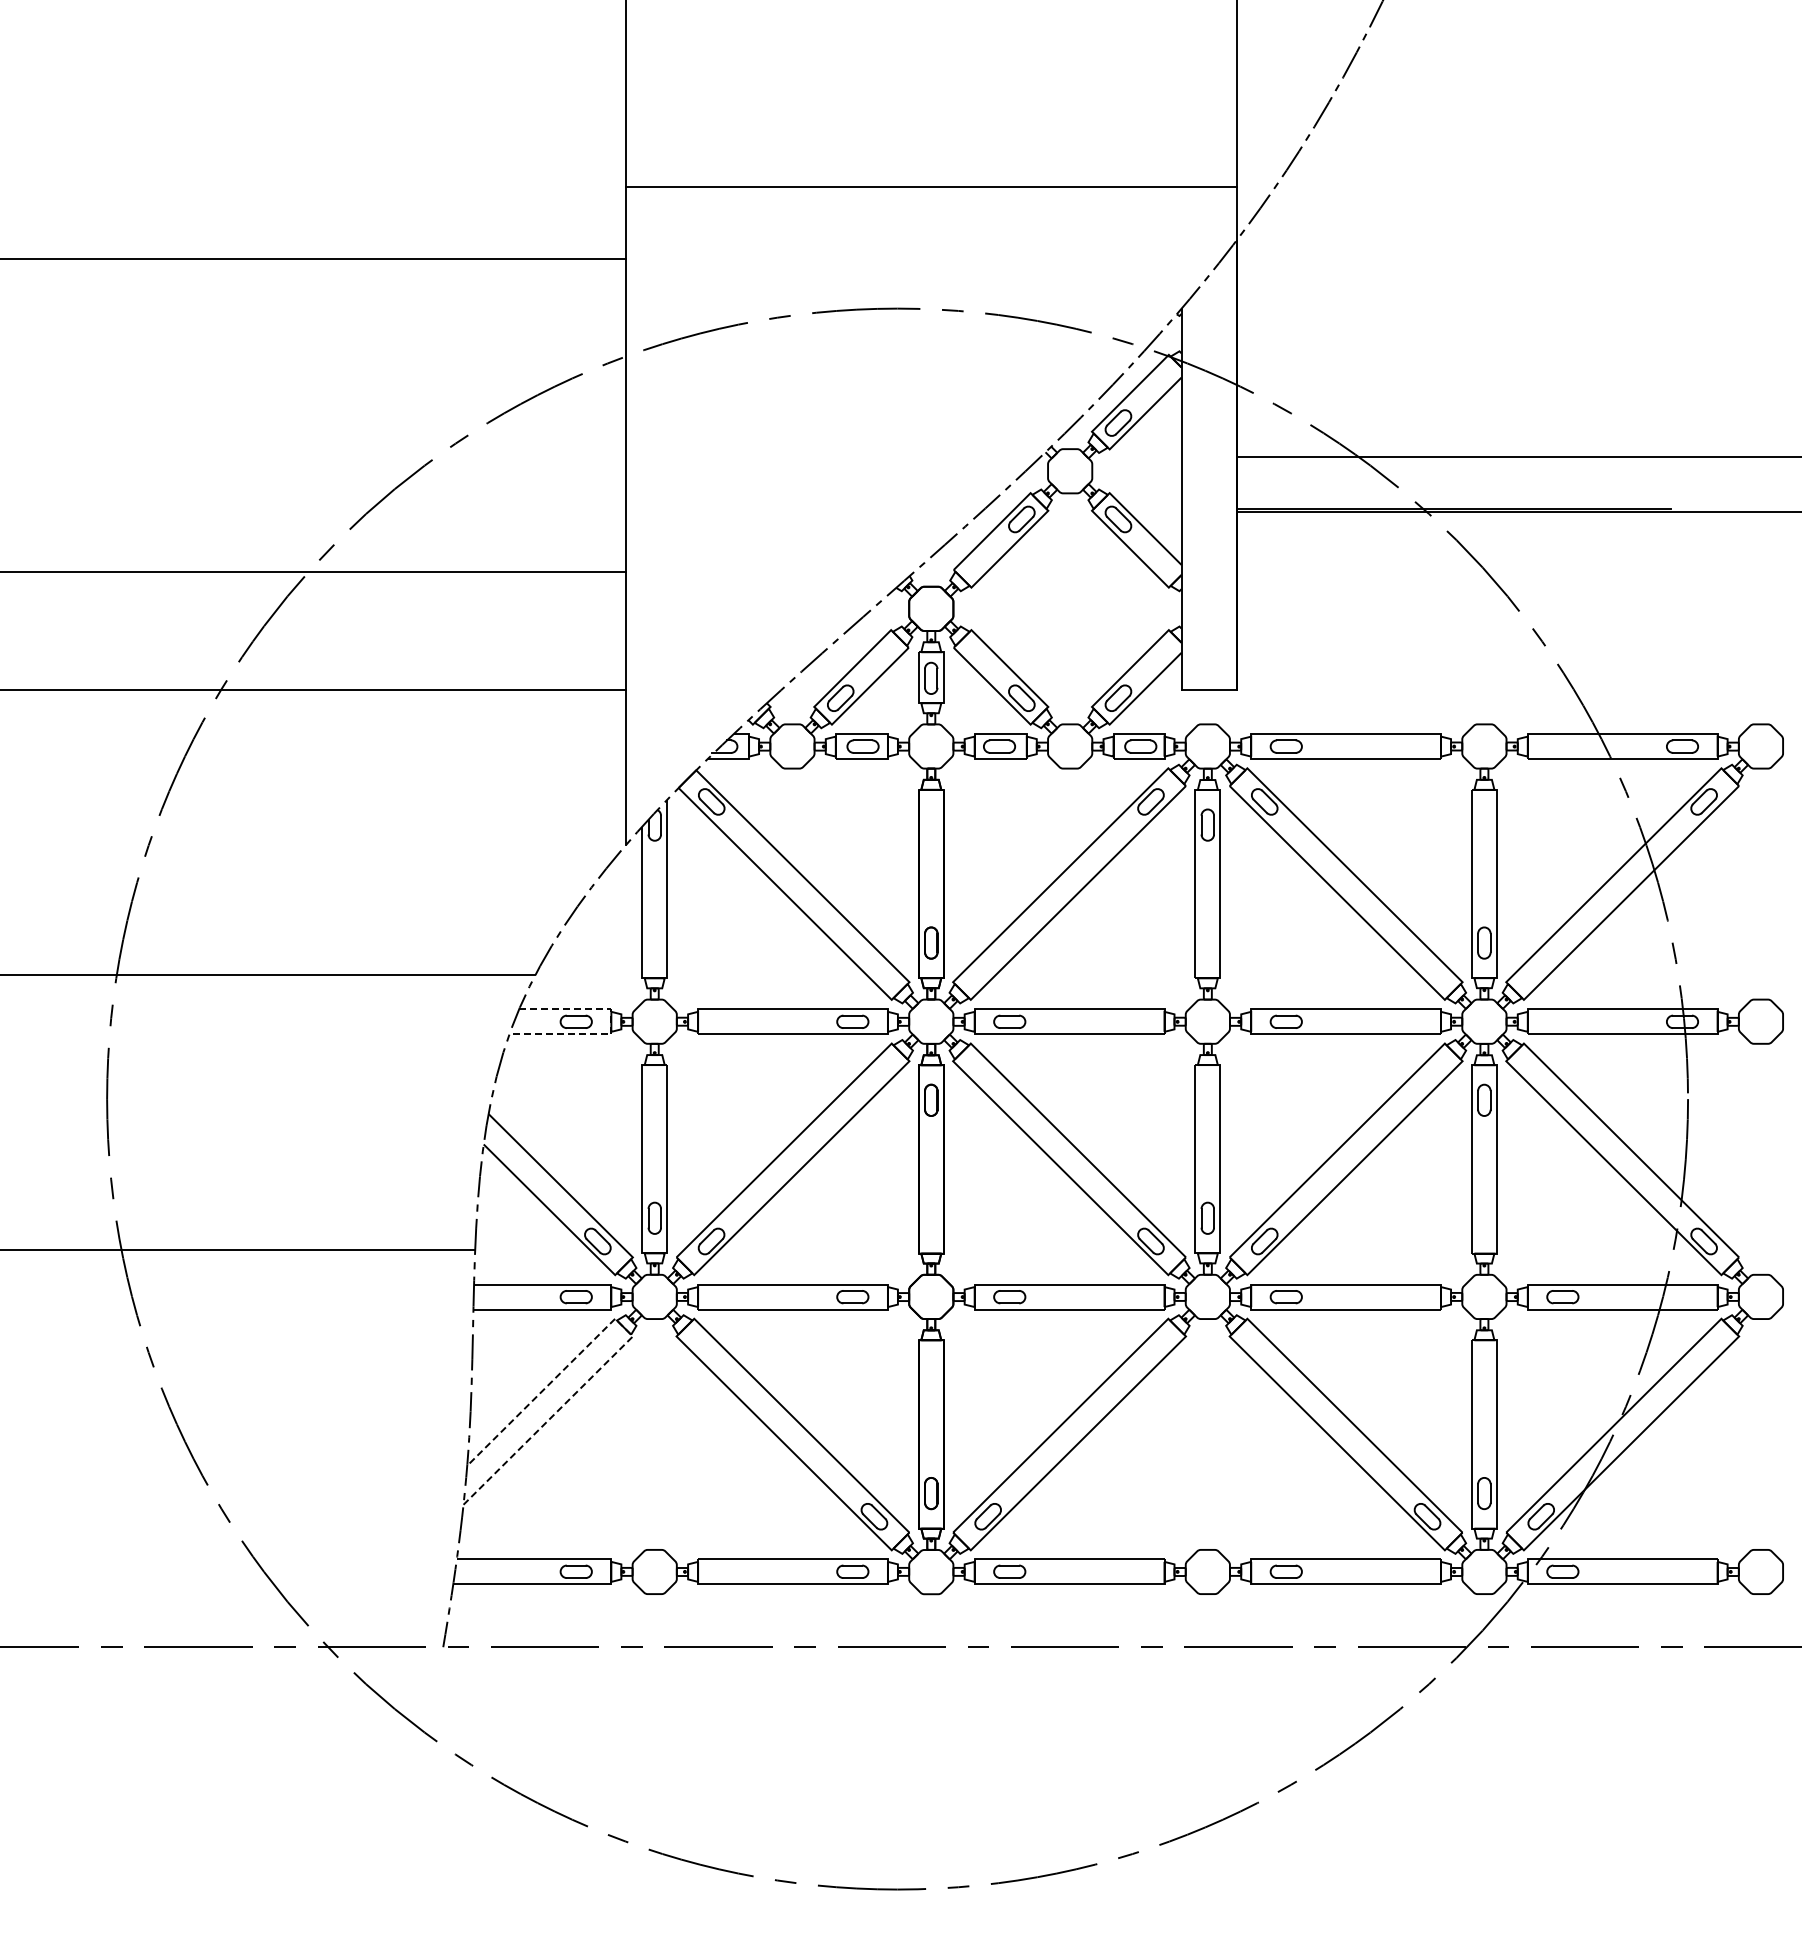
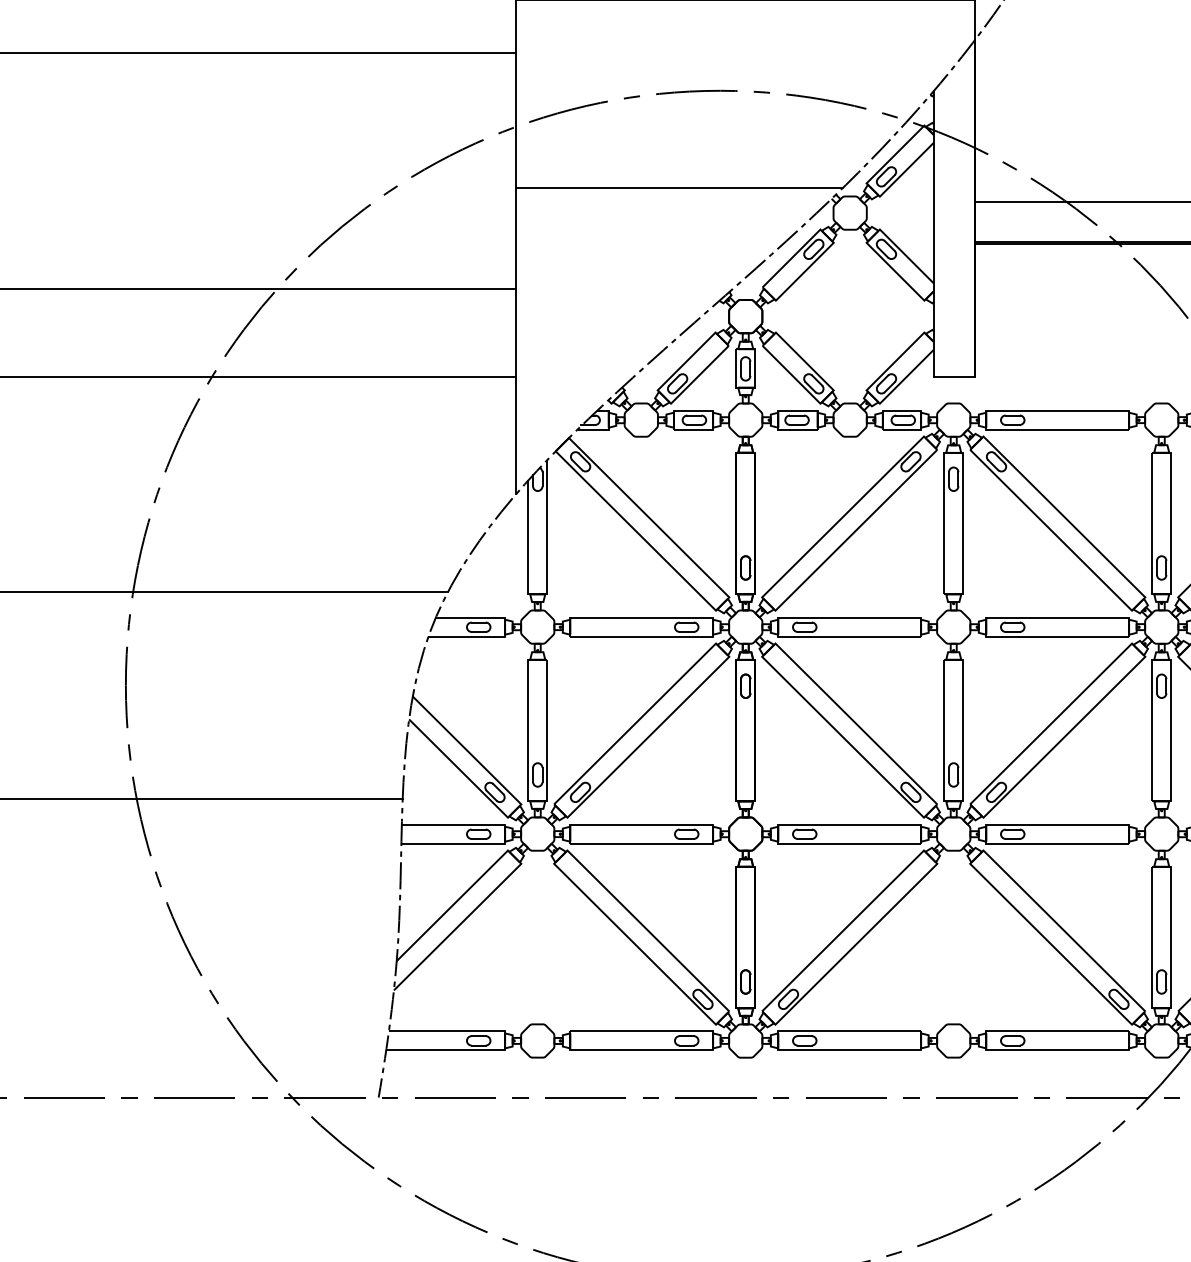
line: (843, 437) -> (679, 187), added
line: (611, 1026) -> (505, 630), dashed -> solid
line: (632, 1337) -> (521, 864), dashed -> solid

